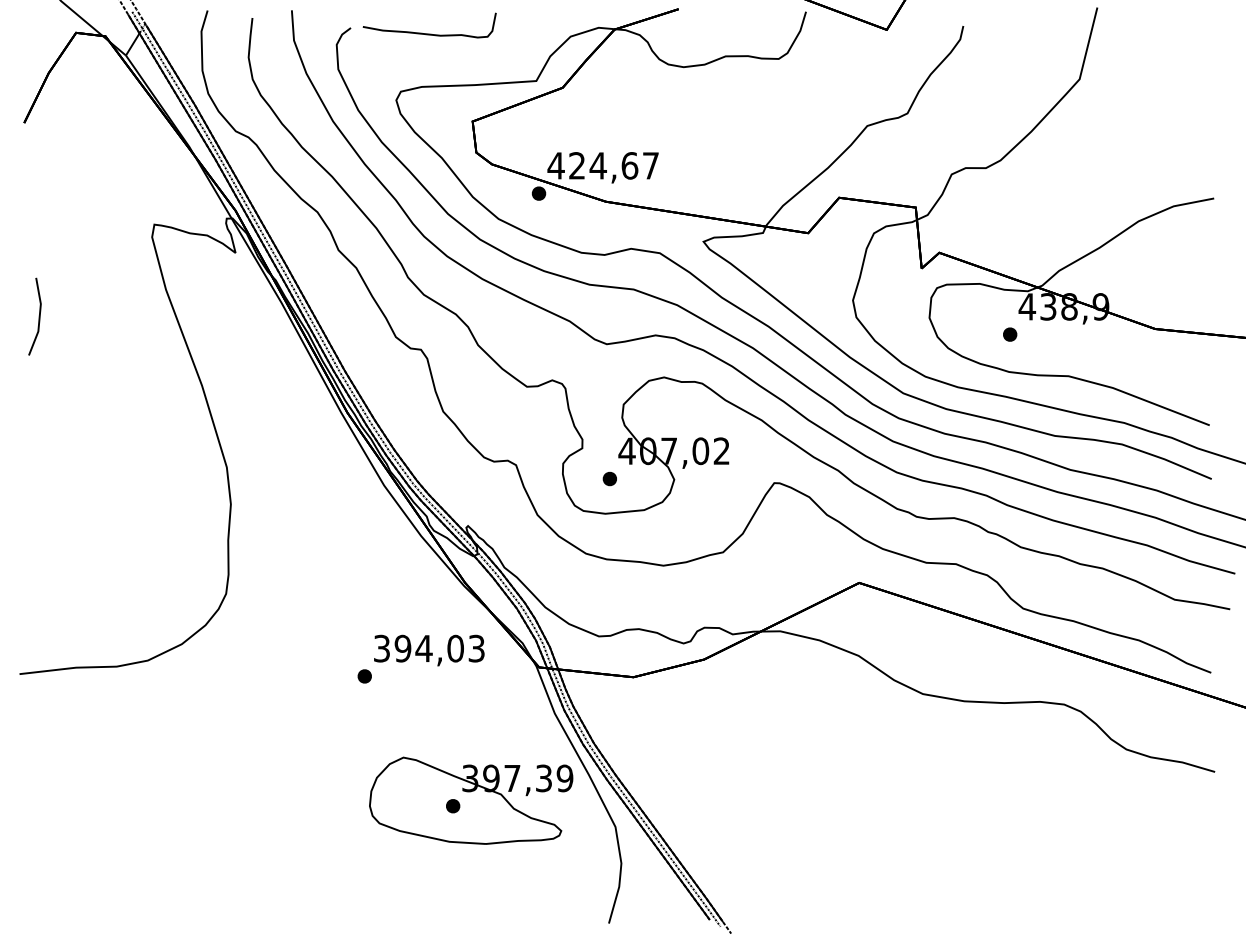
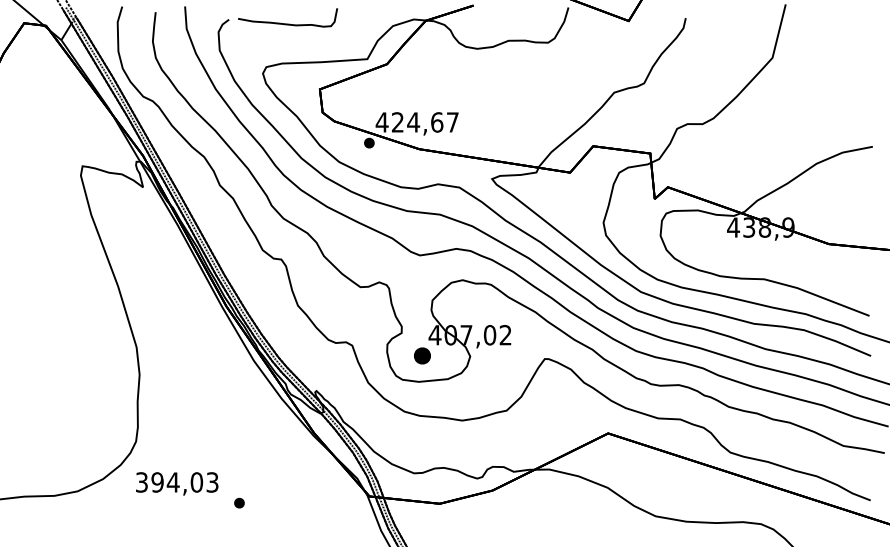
part: (1010, 334) -> (720, 248), removed
part: (609, 478) -> (421, 355), size x1.6
text: (429, 650) -> (177, 483), moved

